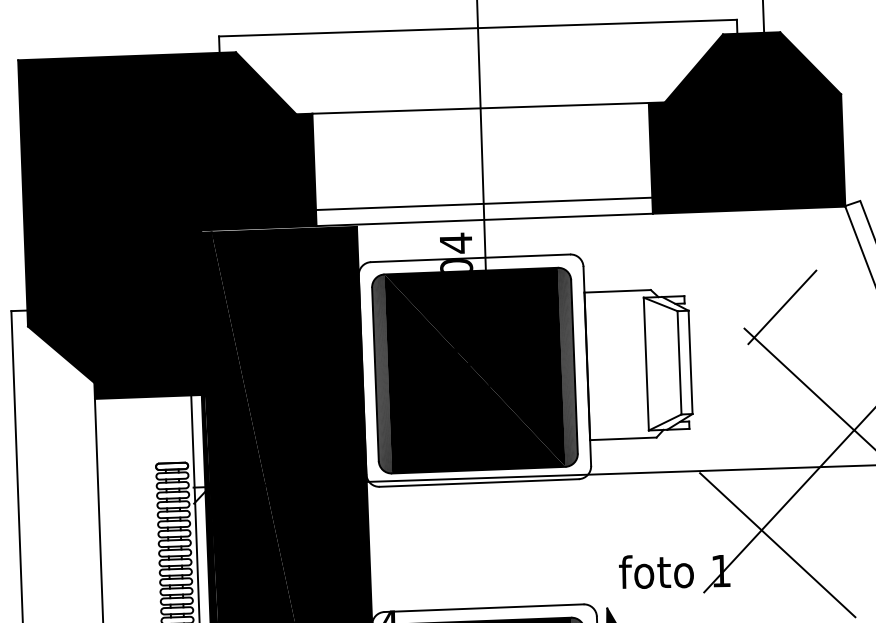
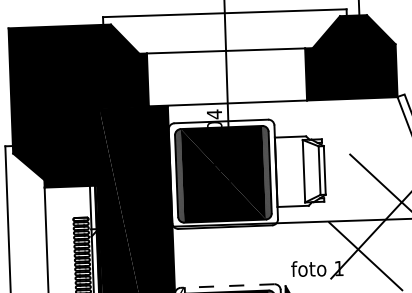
line: (483, 203) -> (227, 95), removed
line: (781, 307) -> (367, 144), removed
line: (483, 609) -> (227, 286), solid -> dashed

